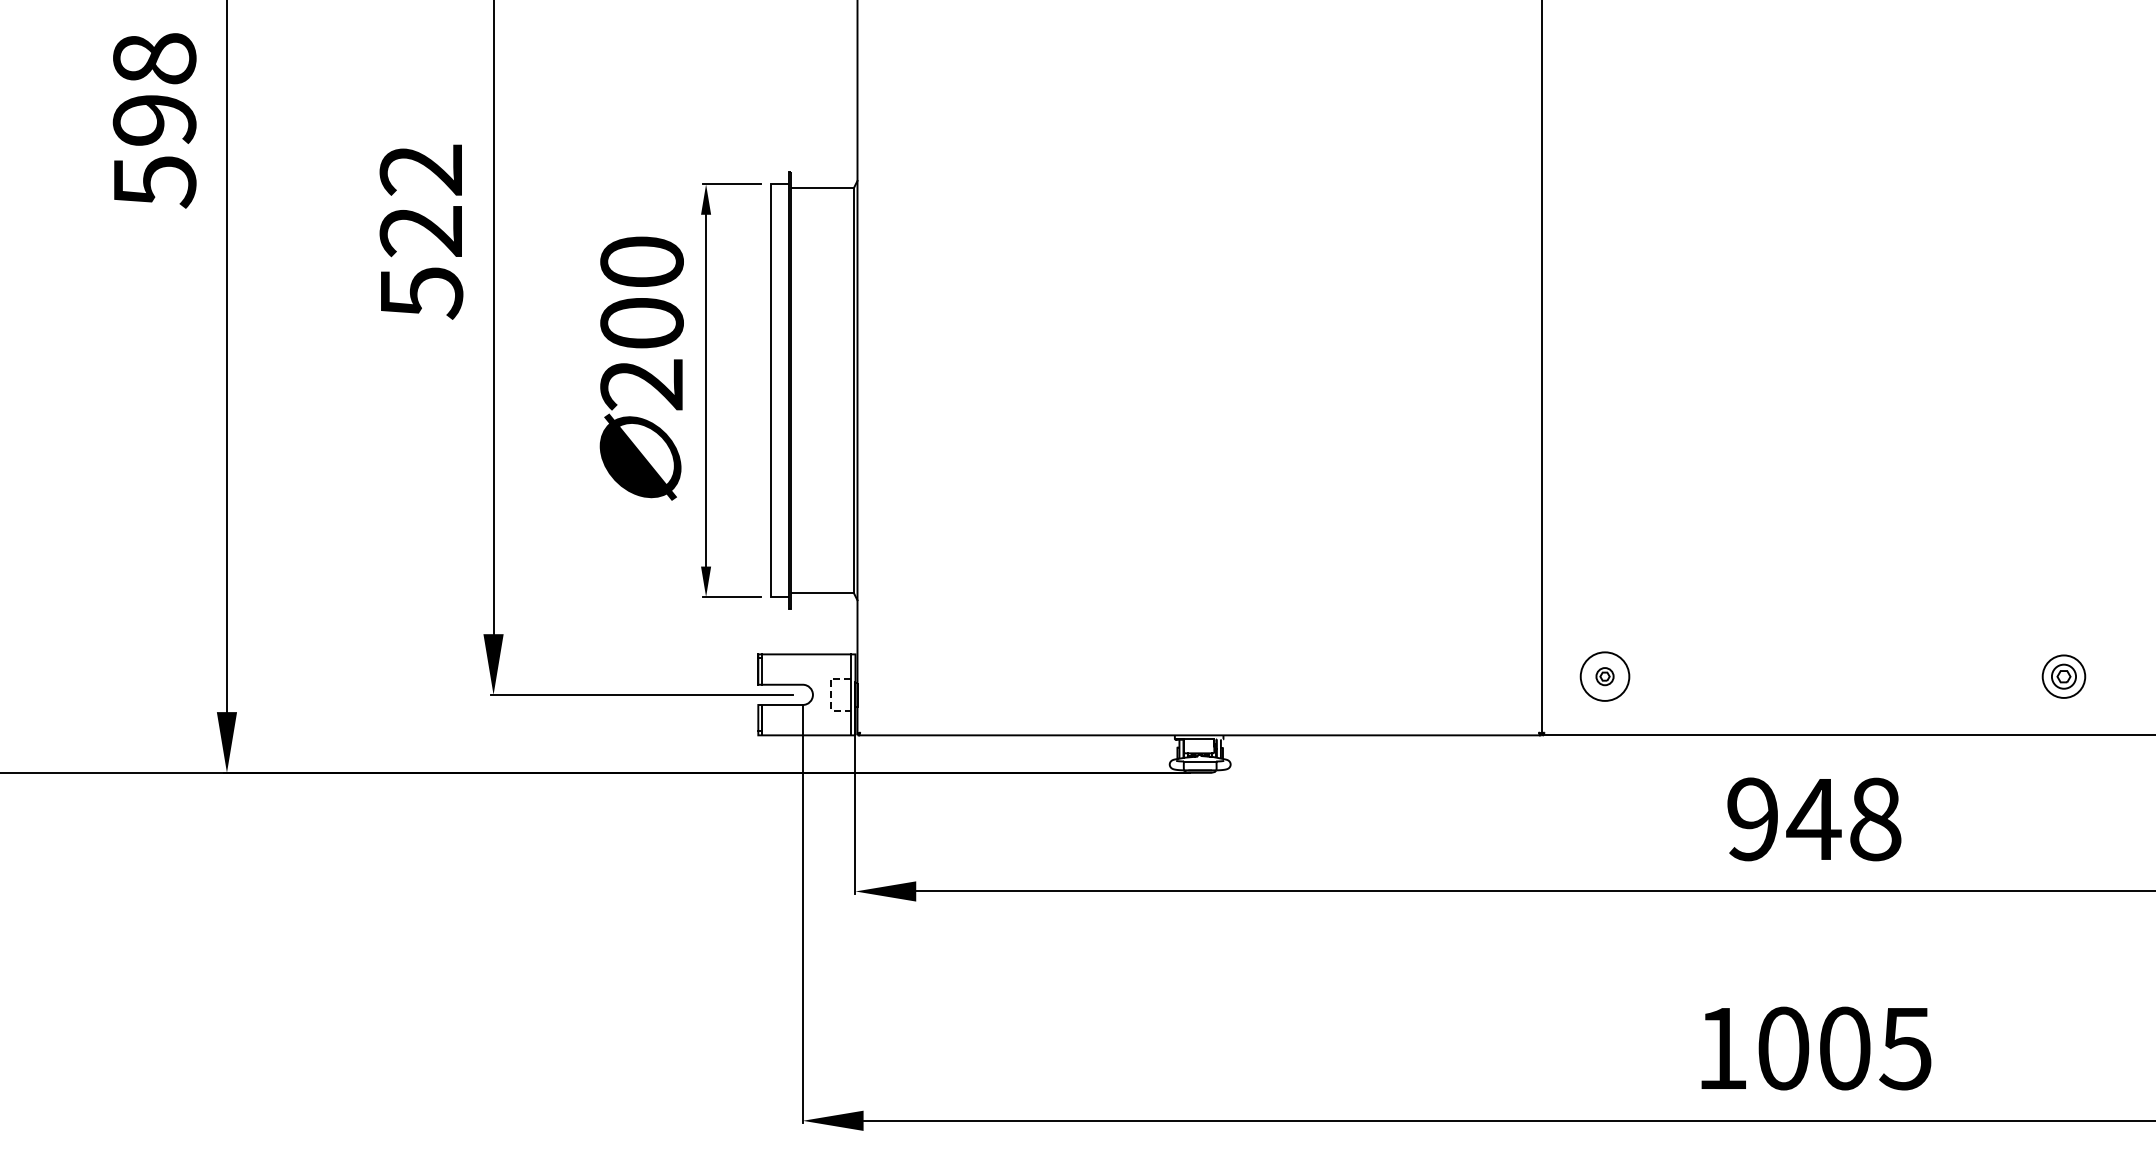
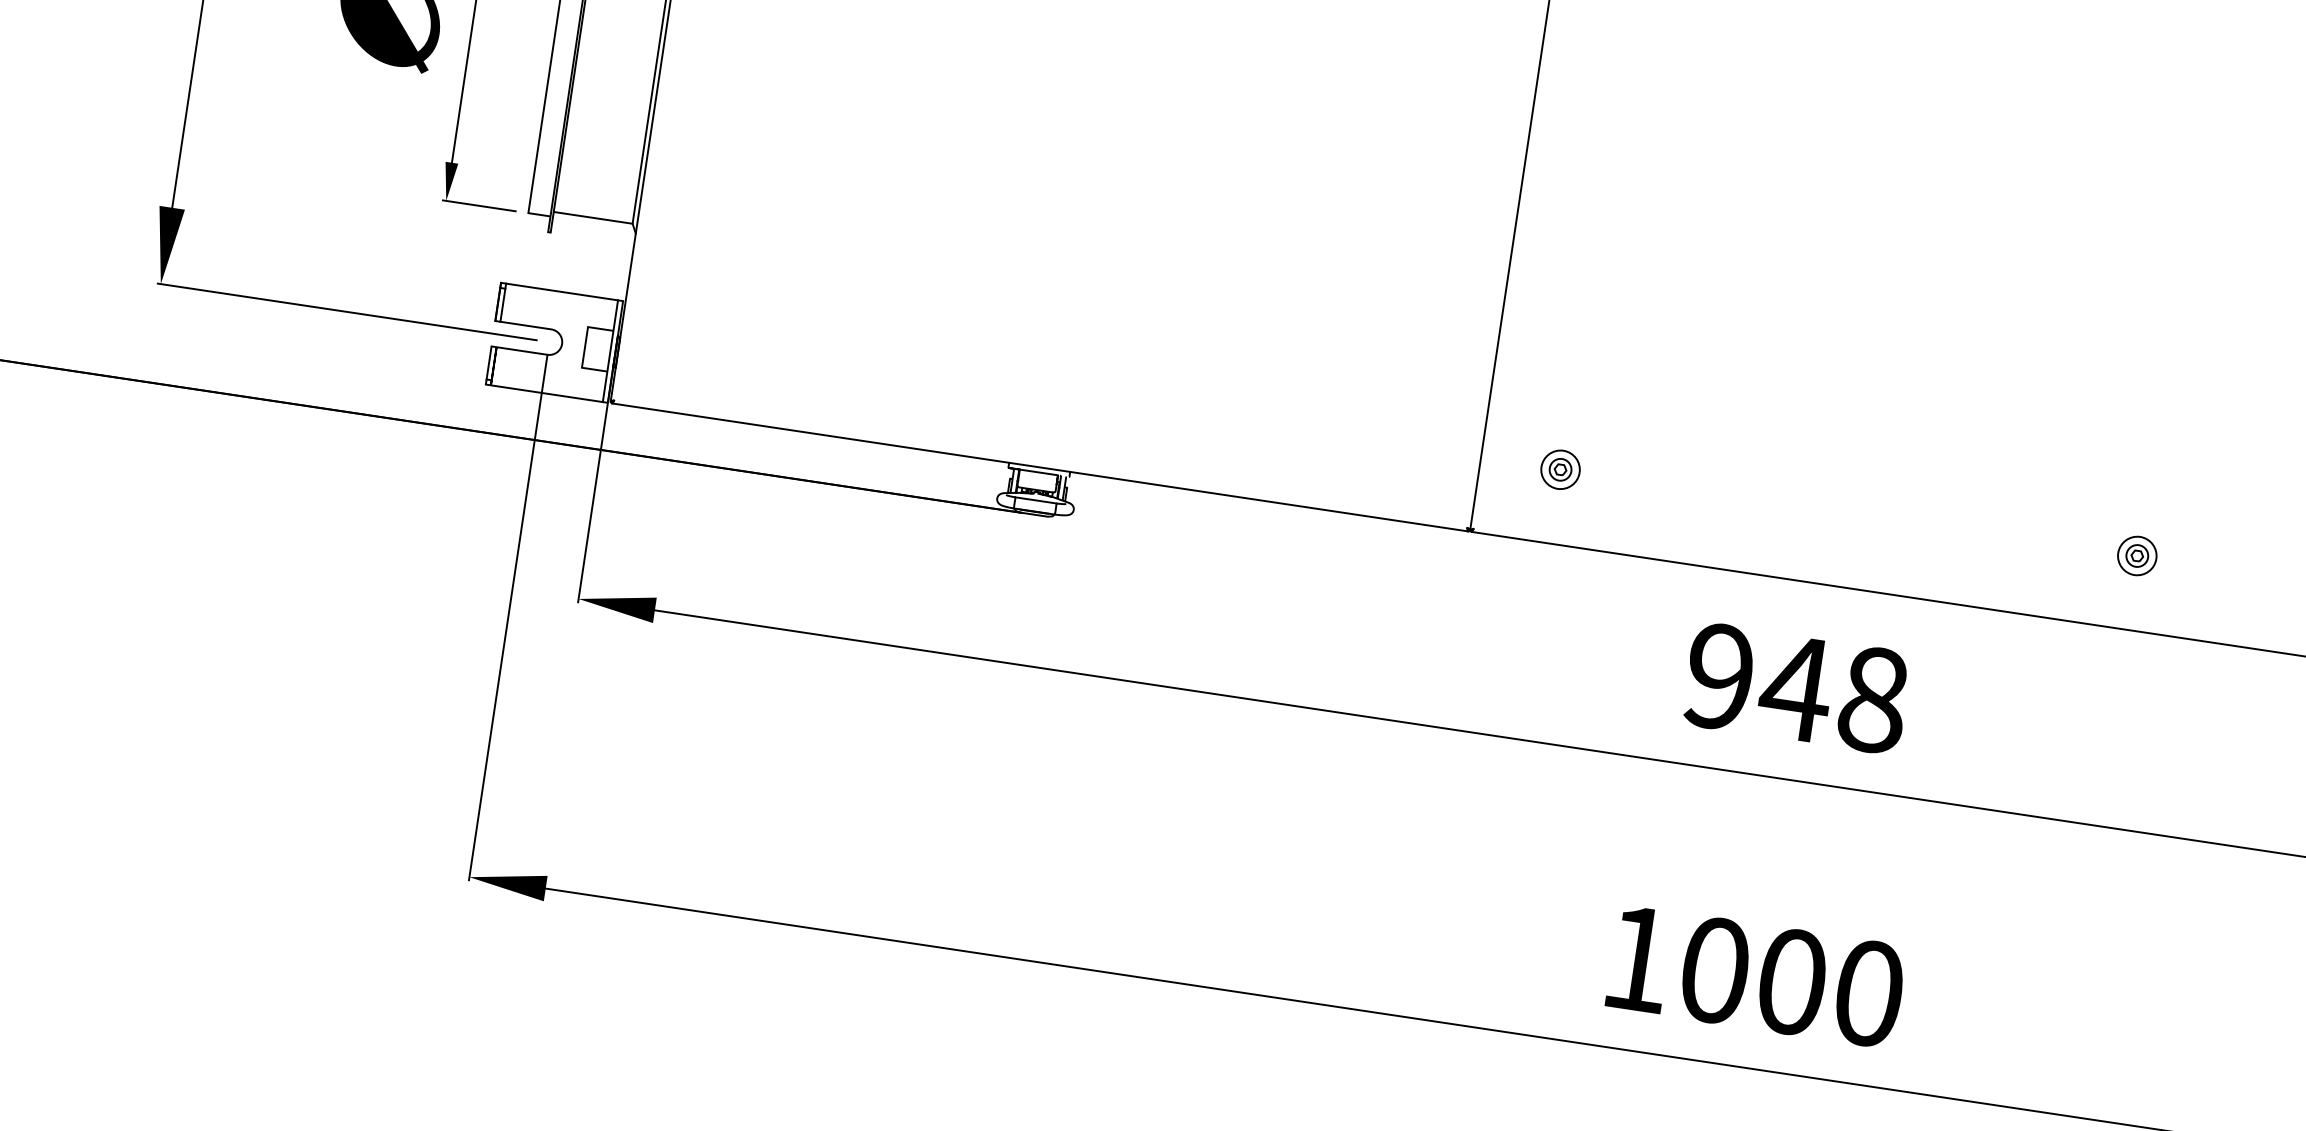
circle: (1604, 676) -> (1559, 469), size x0.62
part: (2064, 676) -> (2137, 555), size x0.71
line: (831, 695) -> (585, 348), dashed -> solid
text: (1905, 1048) -> (1868, 993), 1005 -> 1000

